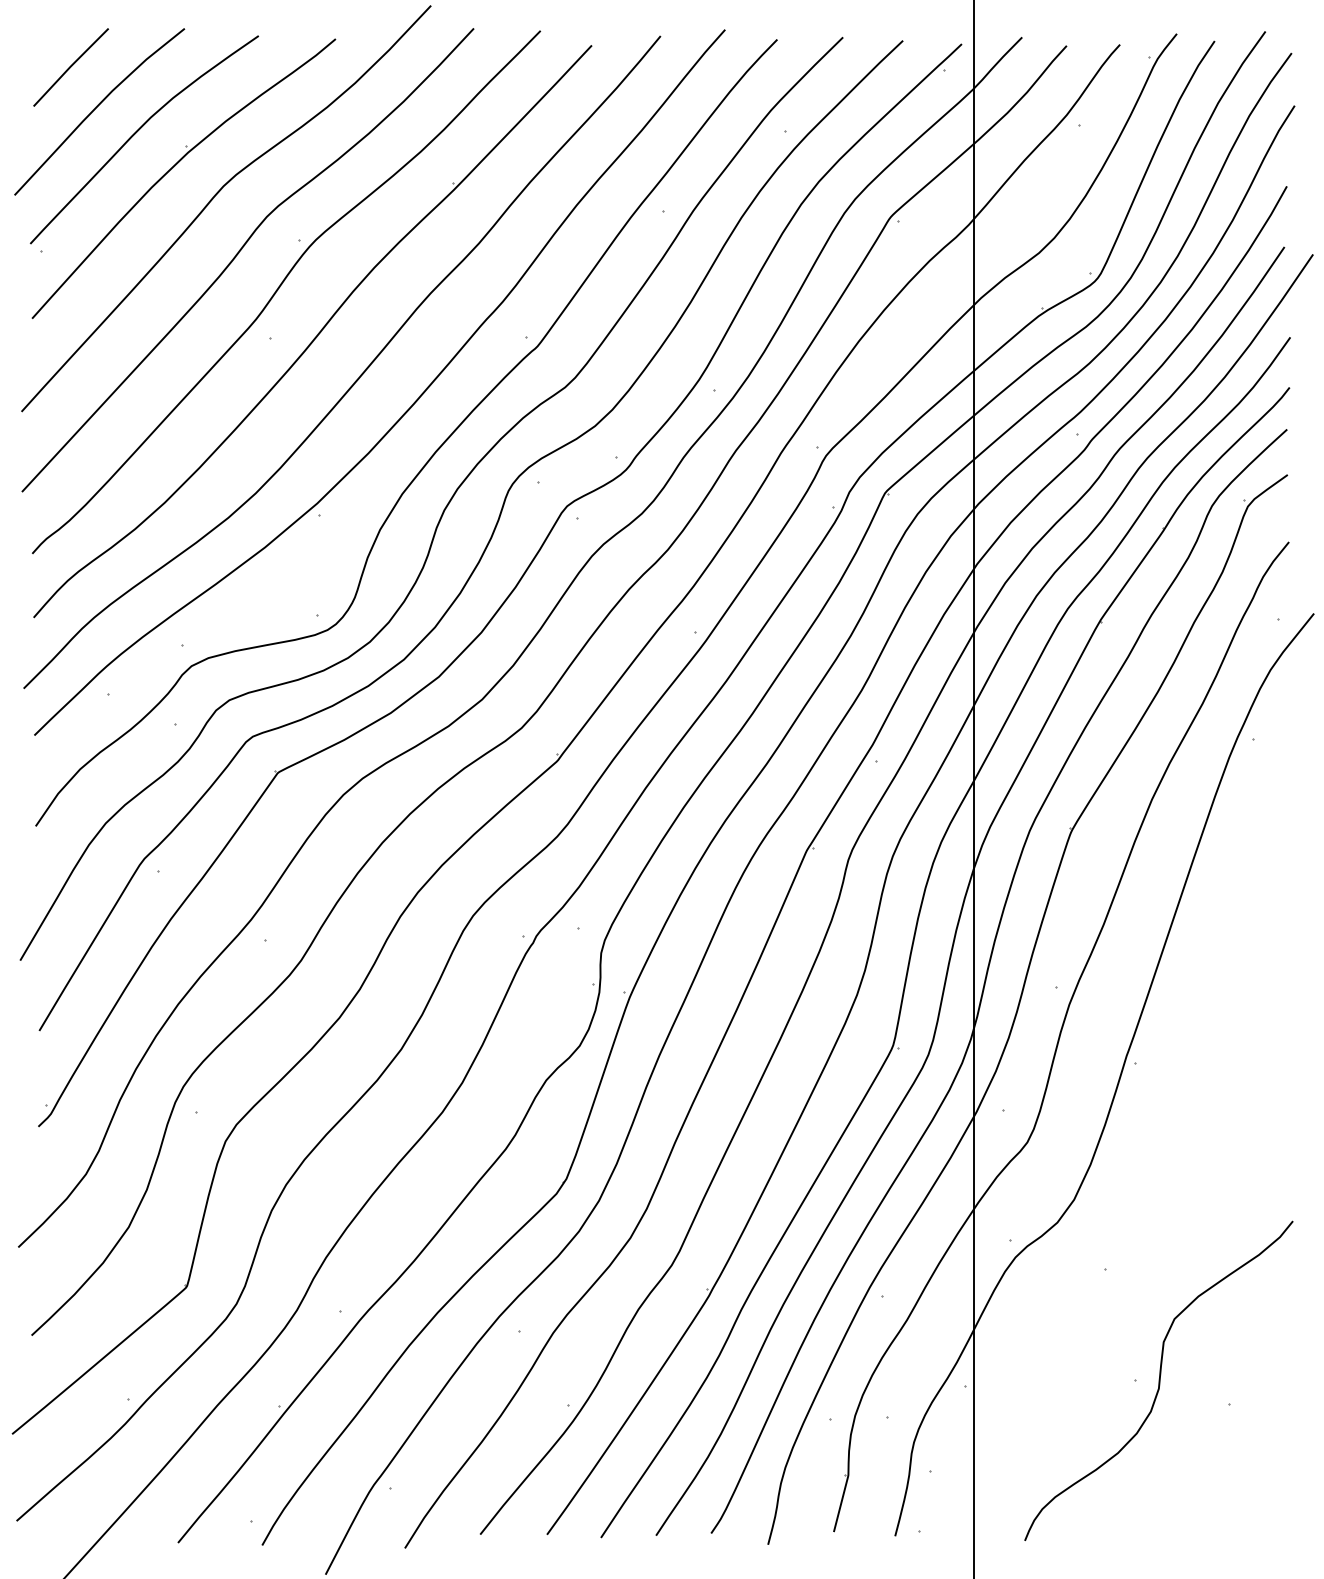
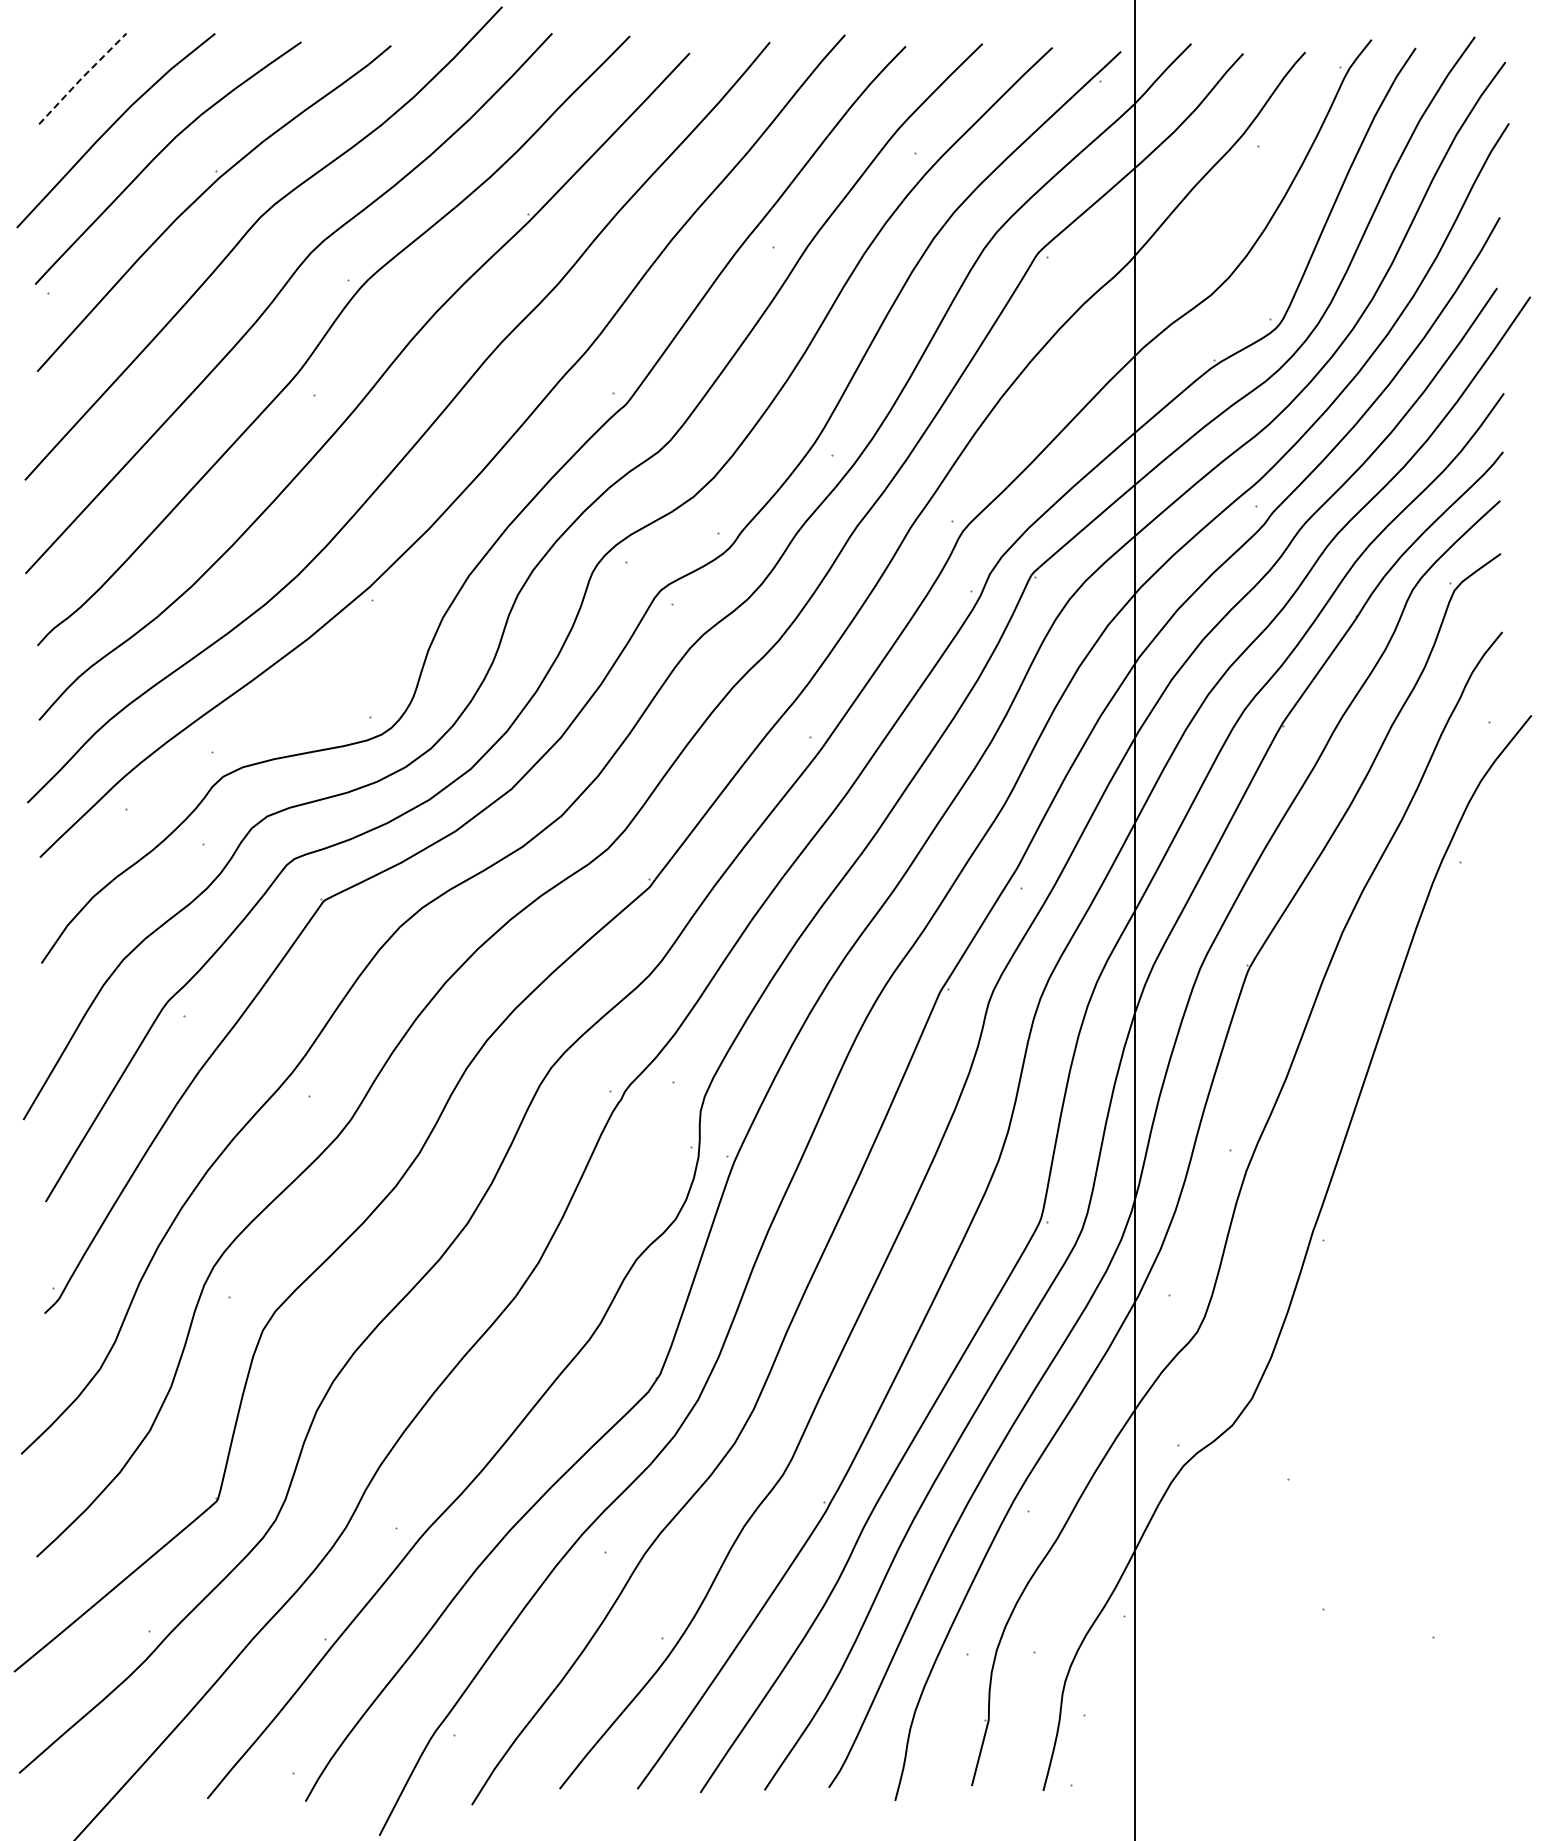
line: (70, 66) -> (82, 77), solid -> dashed
curve: (1158, 1380) -> (1350, 1609), removed

